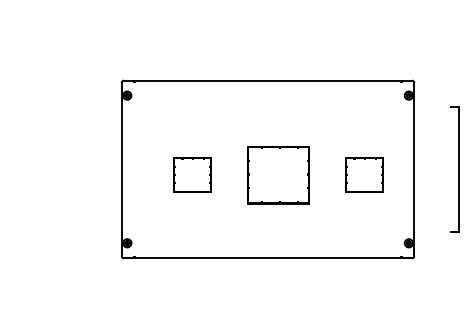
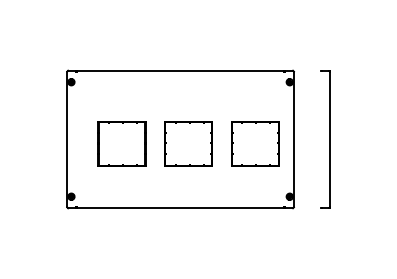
part: (454, 169) -> (325, 139), size x1.43
part: (191, 174) -> (121, 143), size x1.67
part: (364, 174) -> (255, 143), size x1.67

